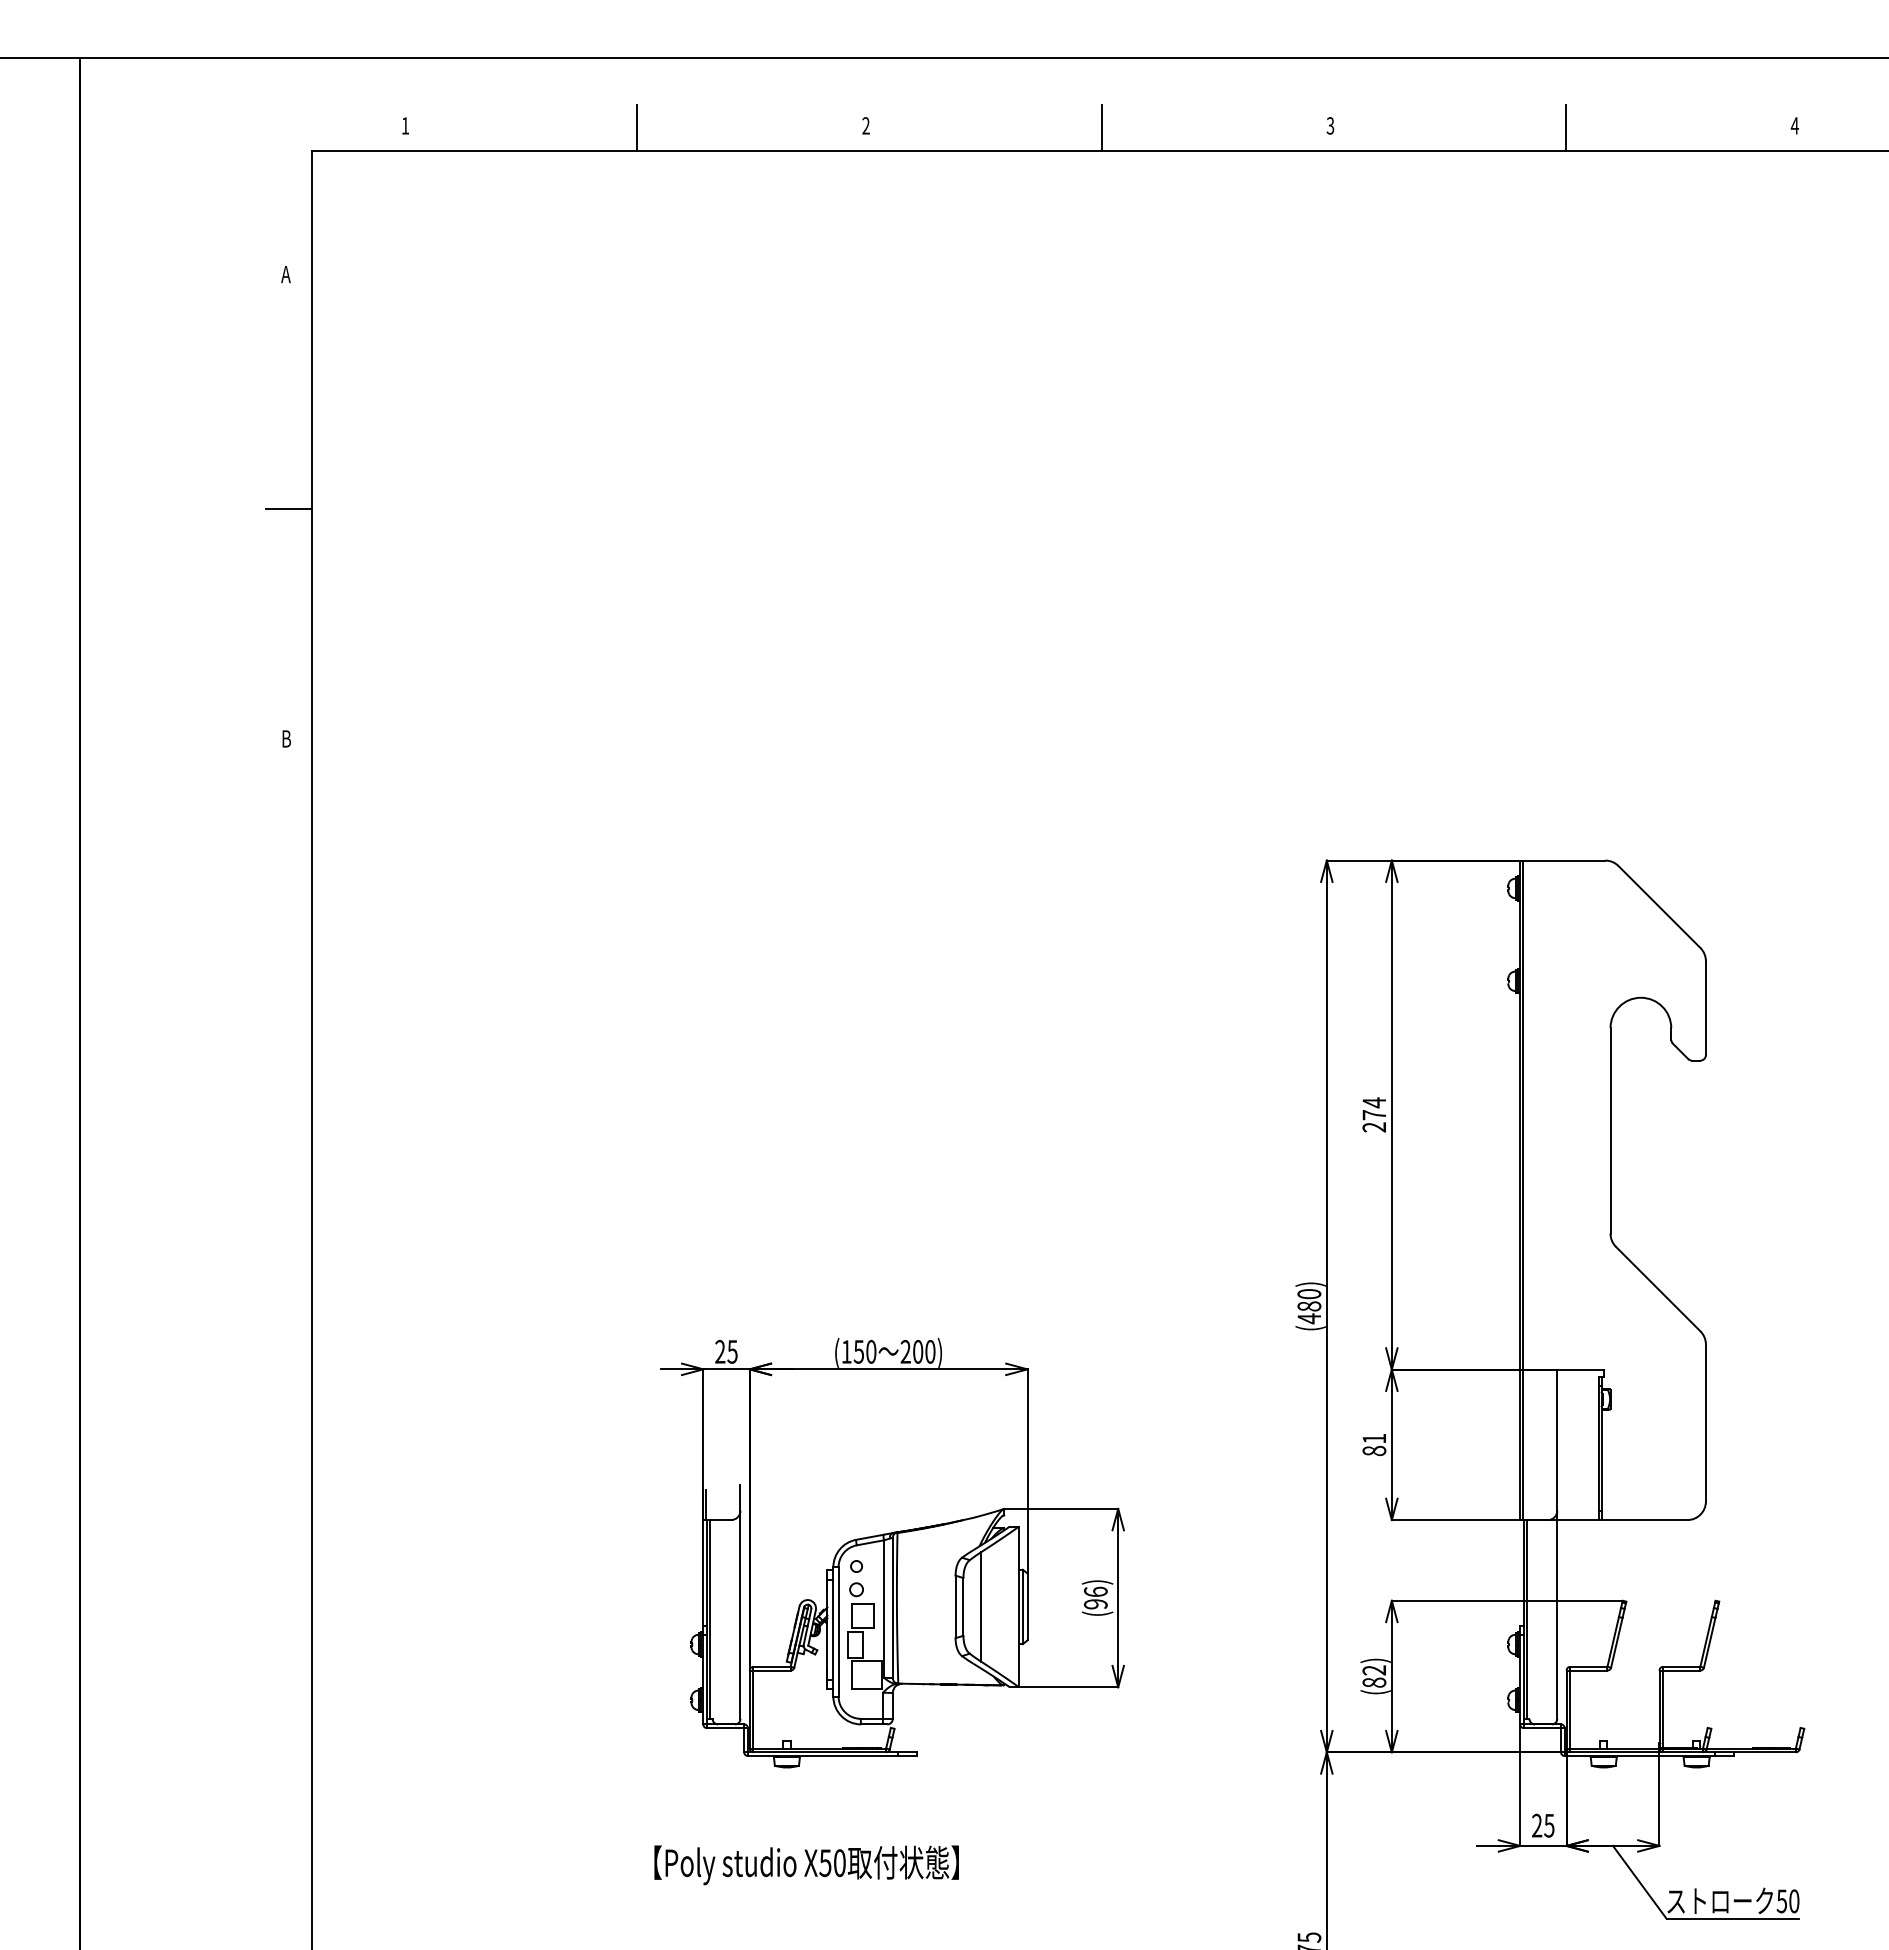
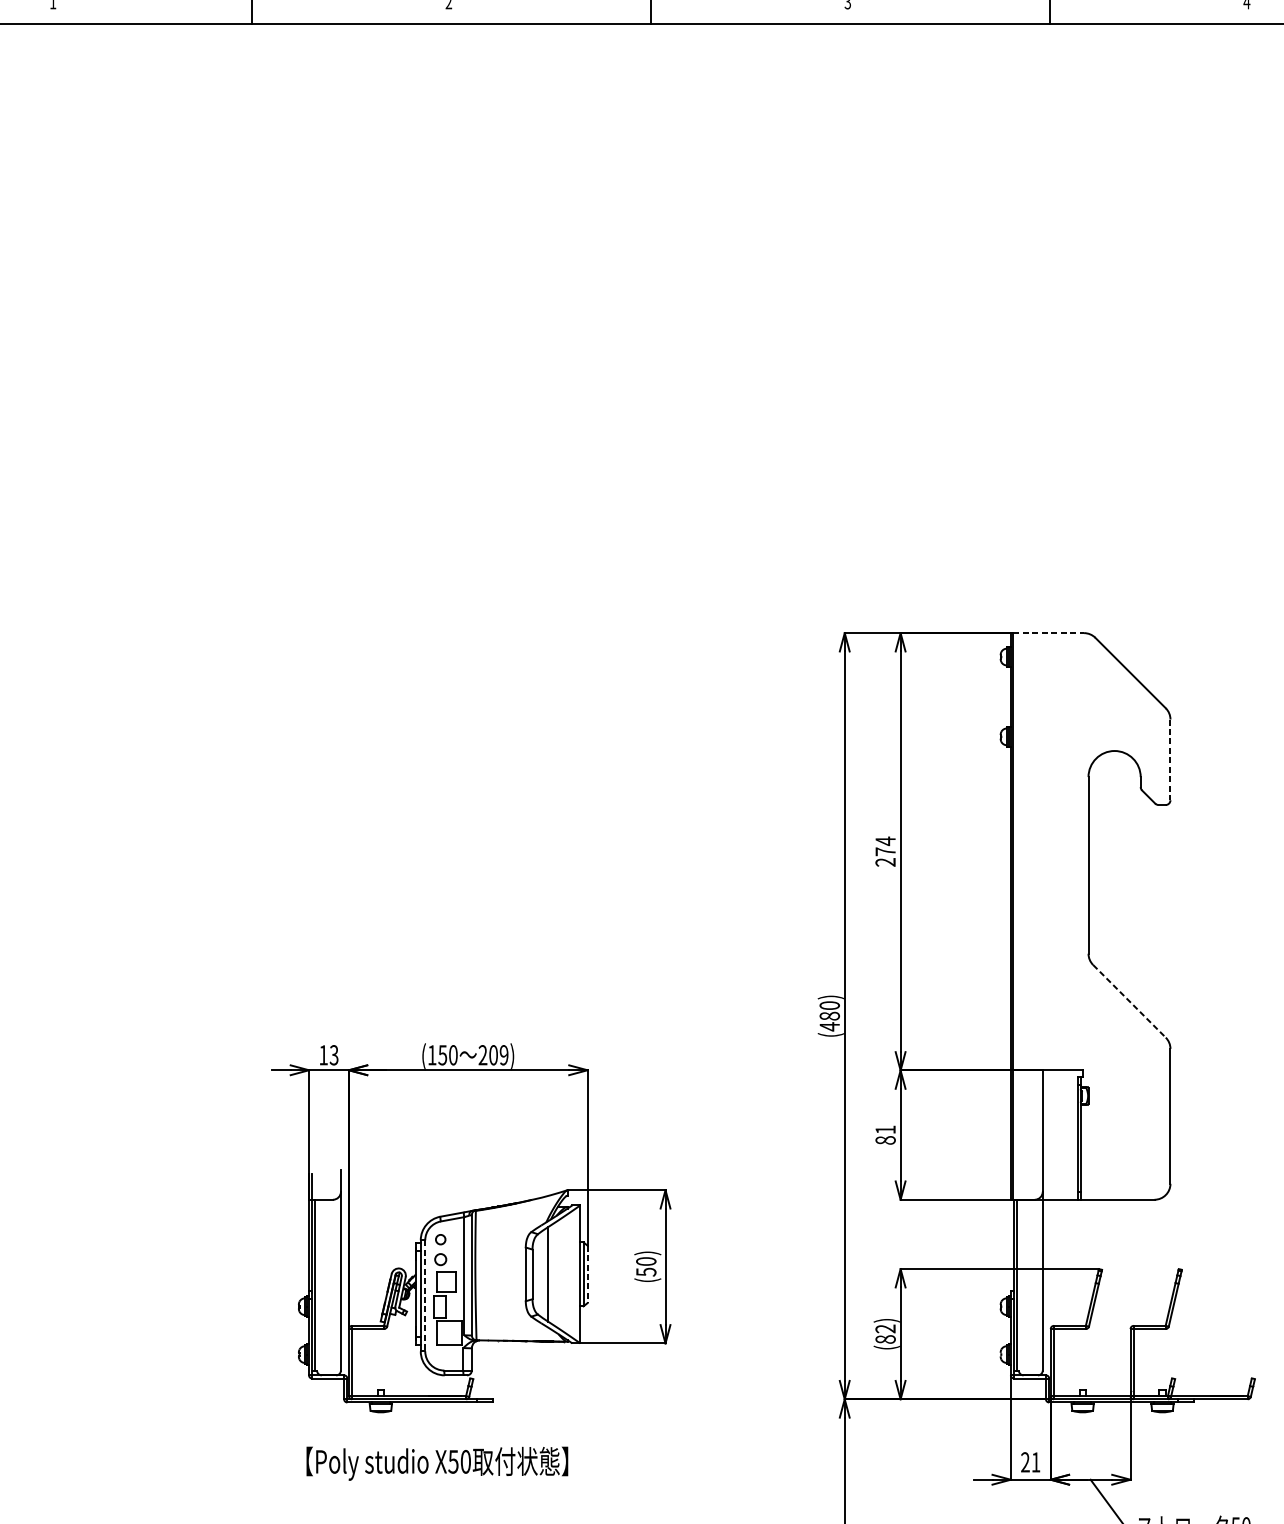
line: (1564, 860) -> (1048, 633), solid -> dashed
line: (1705, 1008) -> (1170, 760), solid -> dashed
line: (1658, 1289) -> (1129, 1001), solid -> dashed
text: (726, 1351) -> (328, 1054), 25 -> 13
text: (930, 1351) -> (504, 1054), 200) -> 209)
text: (1095, 1597) -> (645, 1266), (96) -> (50)
line: (1027, 1607) -> (587, 1274), solid -> dashed
line: (838, 1631) -> (425, 1295), solid -> dashed
text: (1549, 1825) -> (1036, 1462), 25 -> 21
text: (806, 1865) -> (437, 1463), moved

